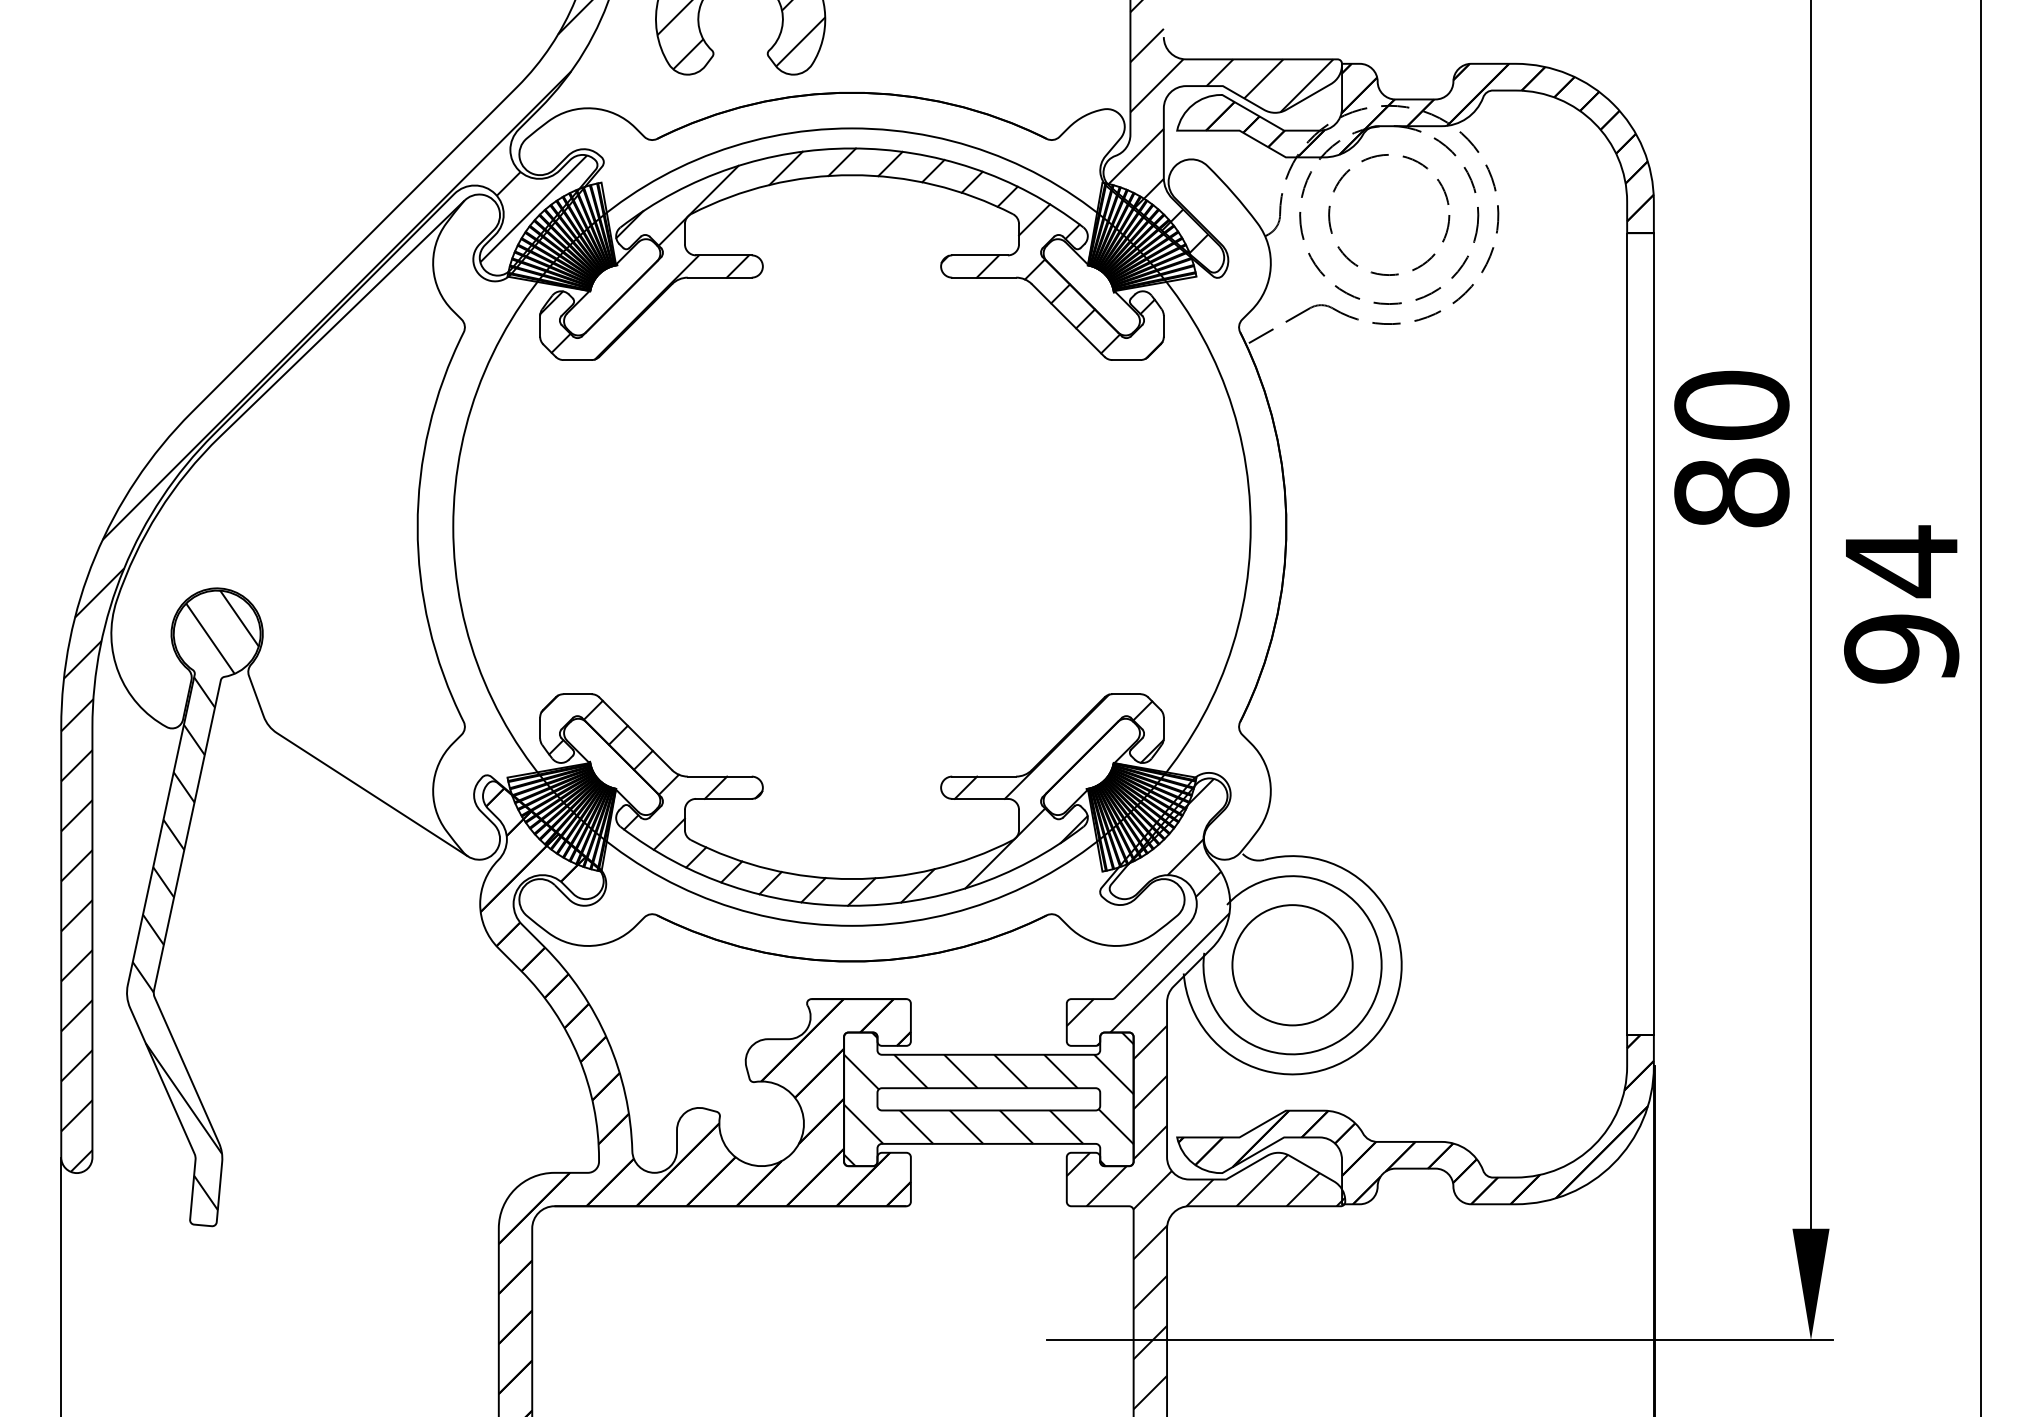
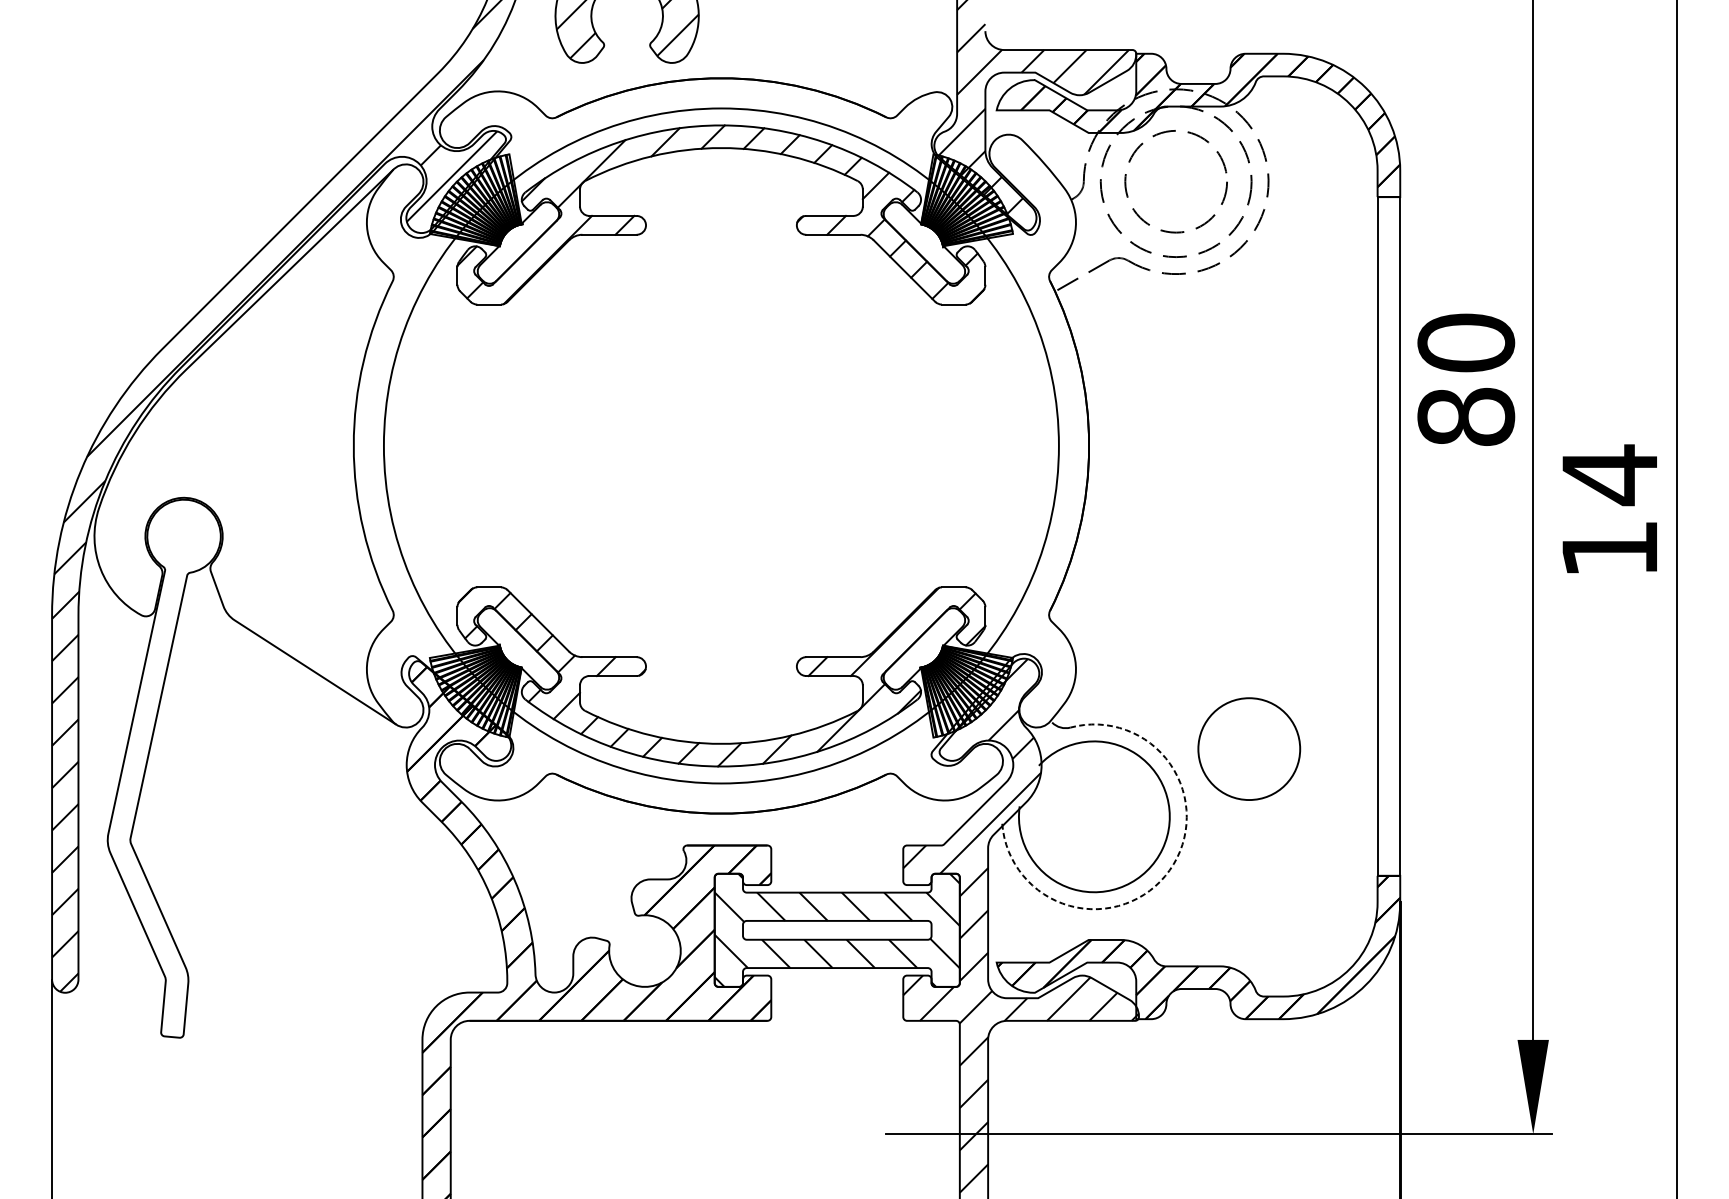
text: (1901, 648) -> (1609, 548), 94 -> 14
hatch: (195, 900) -> (165, 762), removed
circle: (1292, 965) -> (1249, 749), moved
arc: (1381, 1028) -> (1169, 870), solid -> dashed

